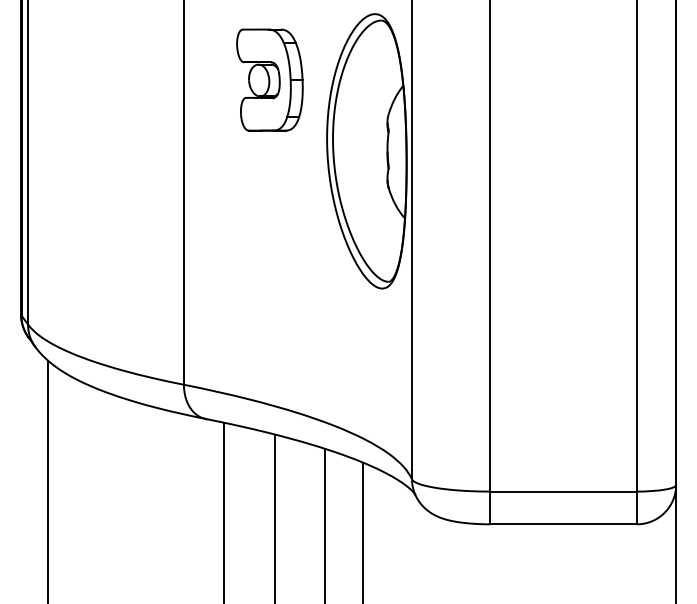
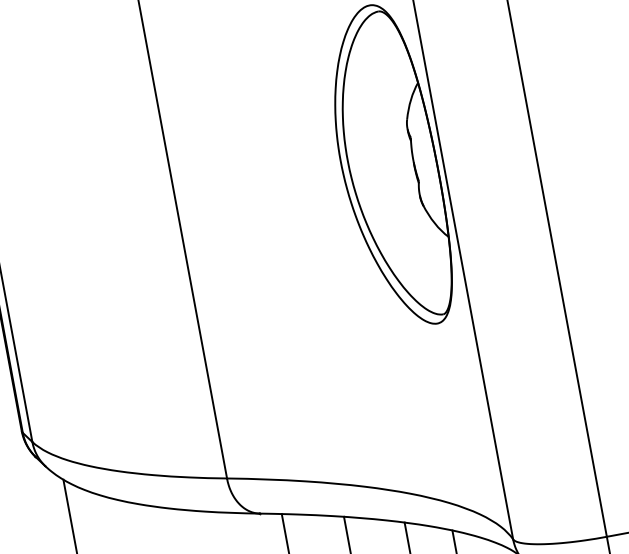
part: (269, 79) -> (260, 104), removed

